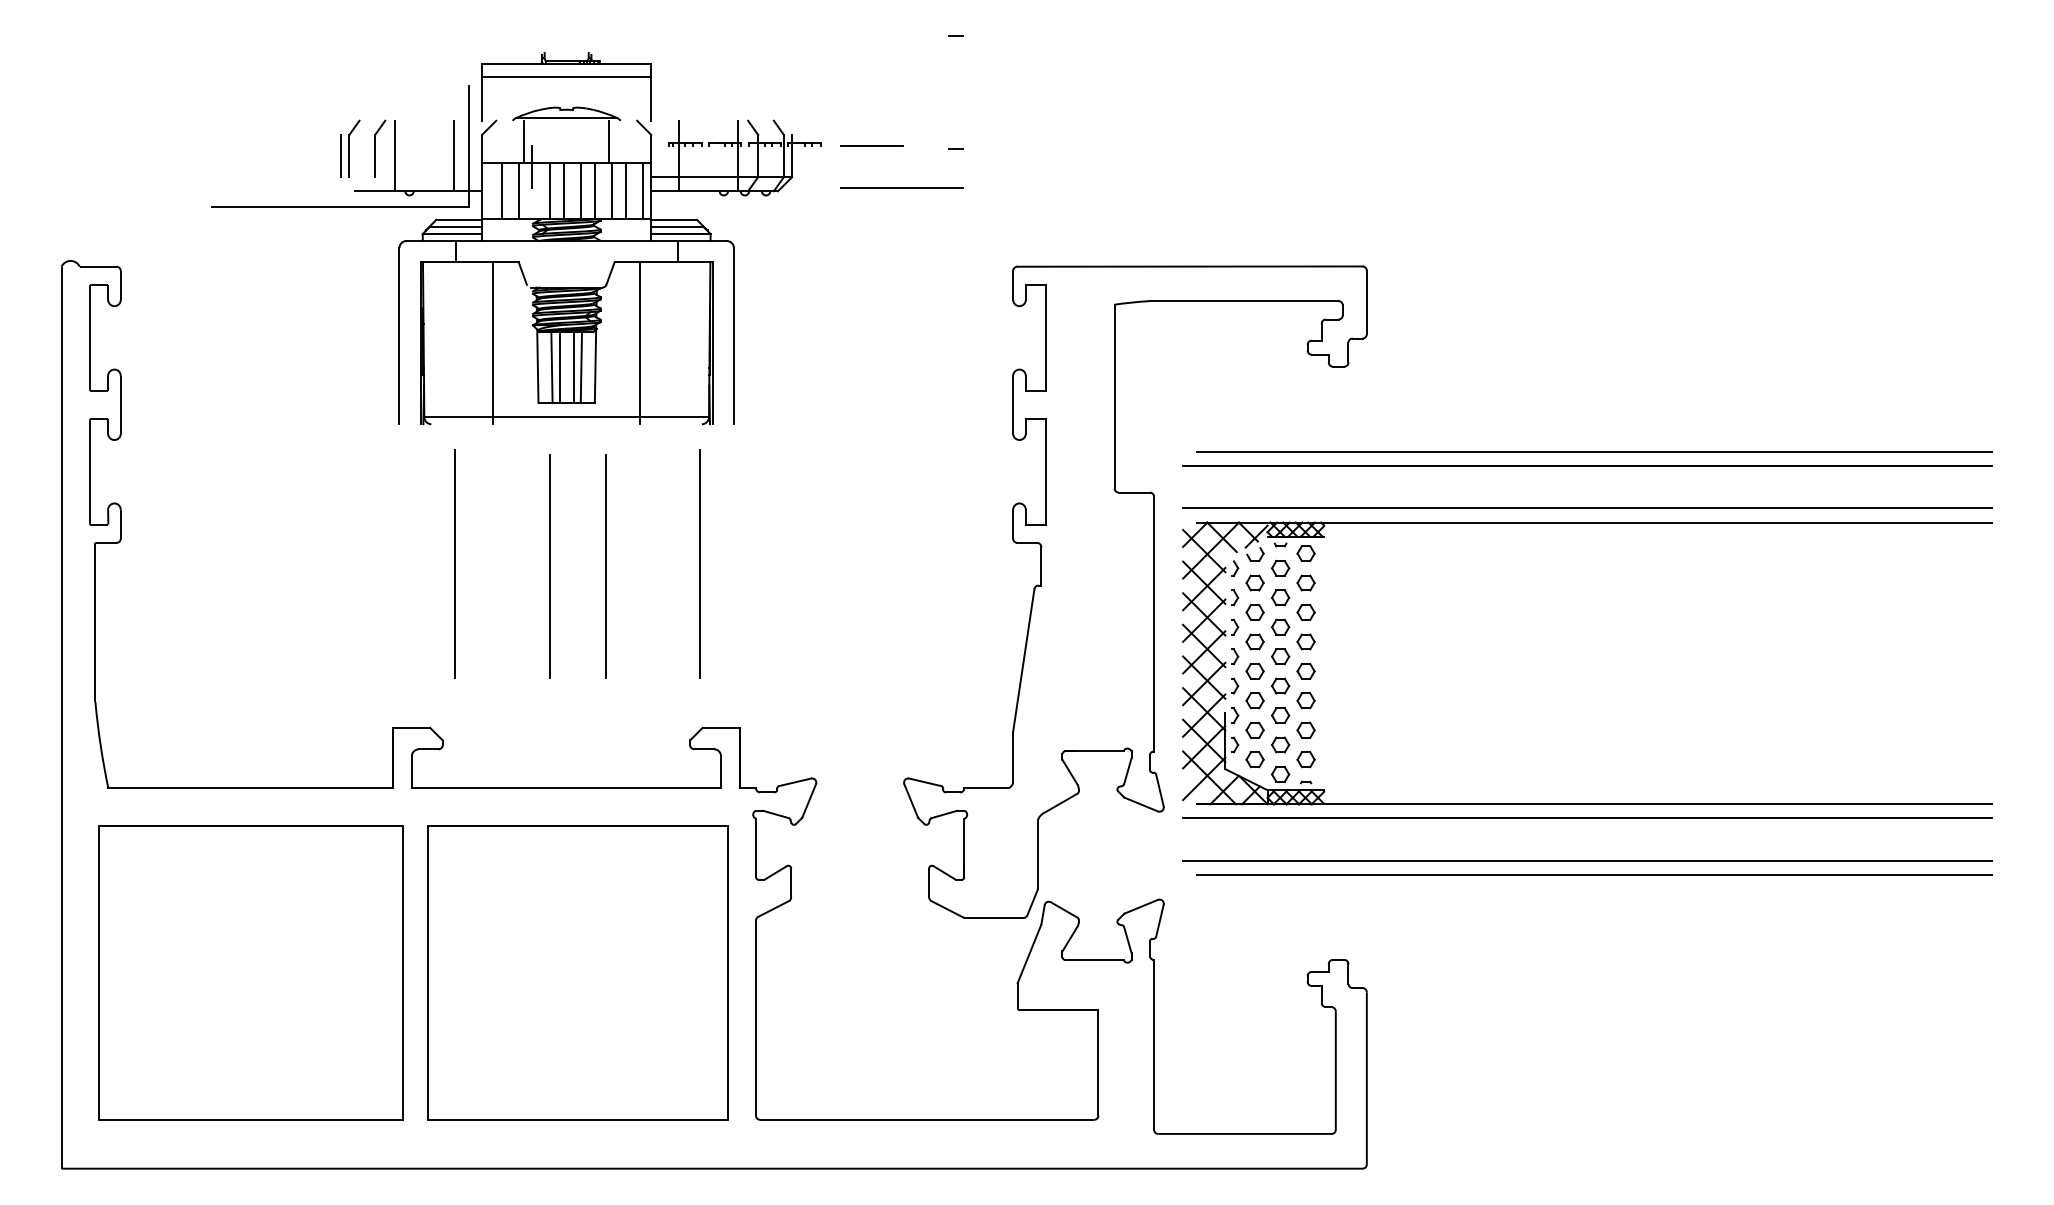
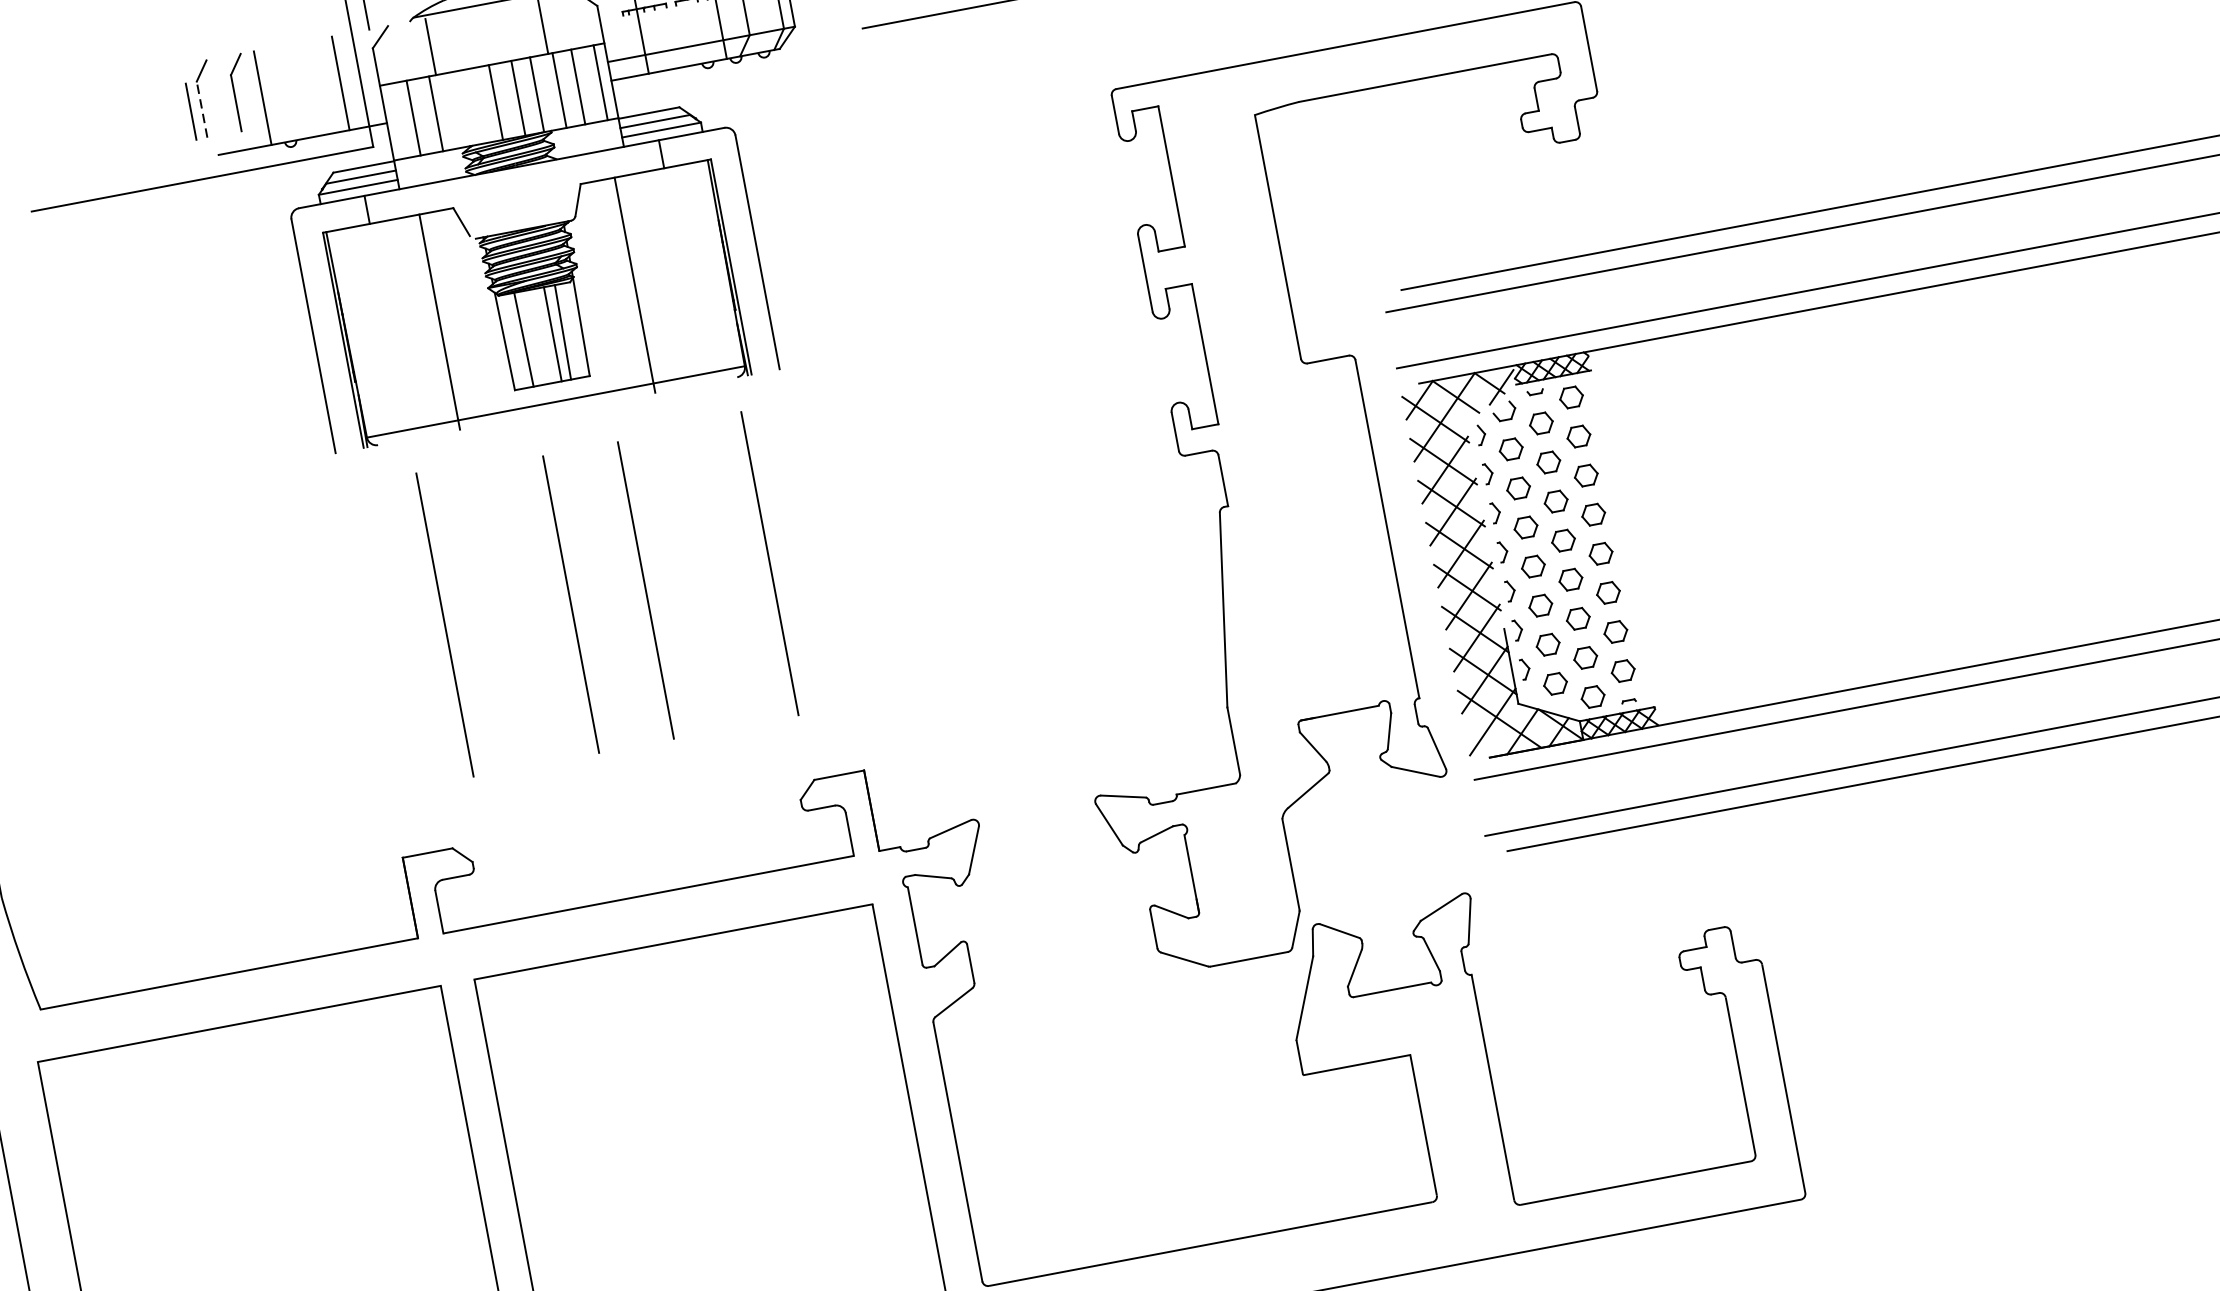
line: (349, 155) -> (201, 108), solid -> dashed
line: (532, 166) -> (447, 77), removed
line: (550, 191) -> (477, 106), removed
line: (559, 367) -> (533, 337), removed

